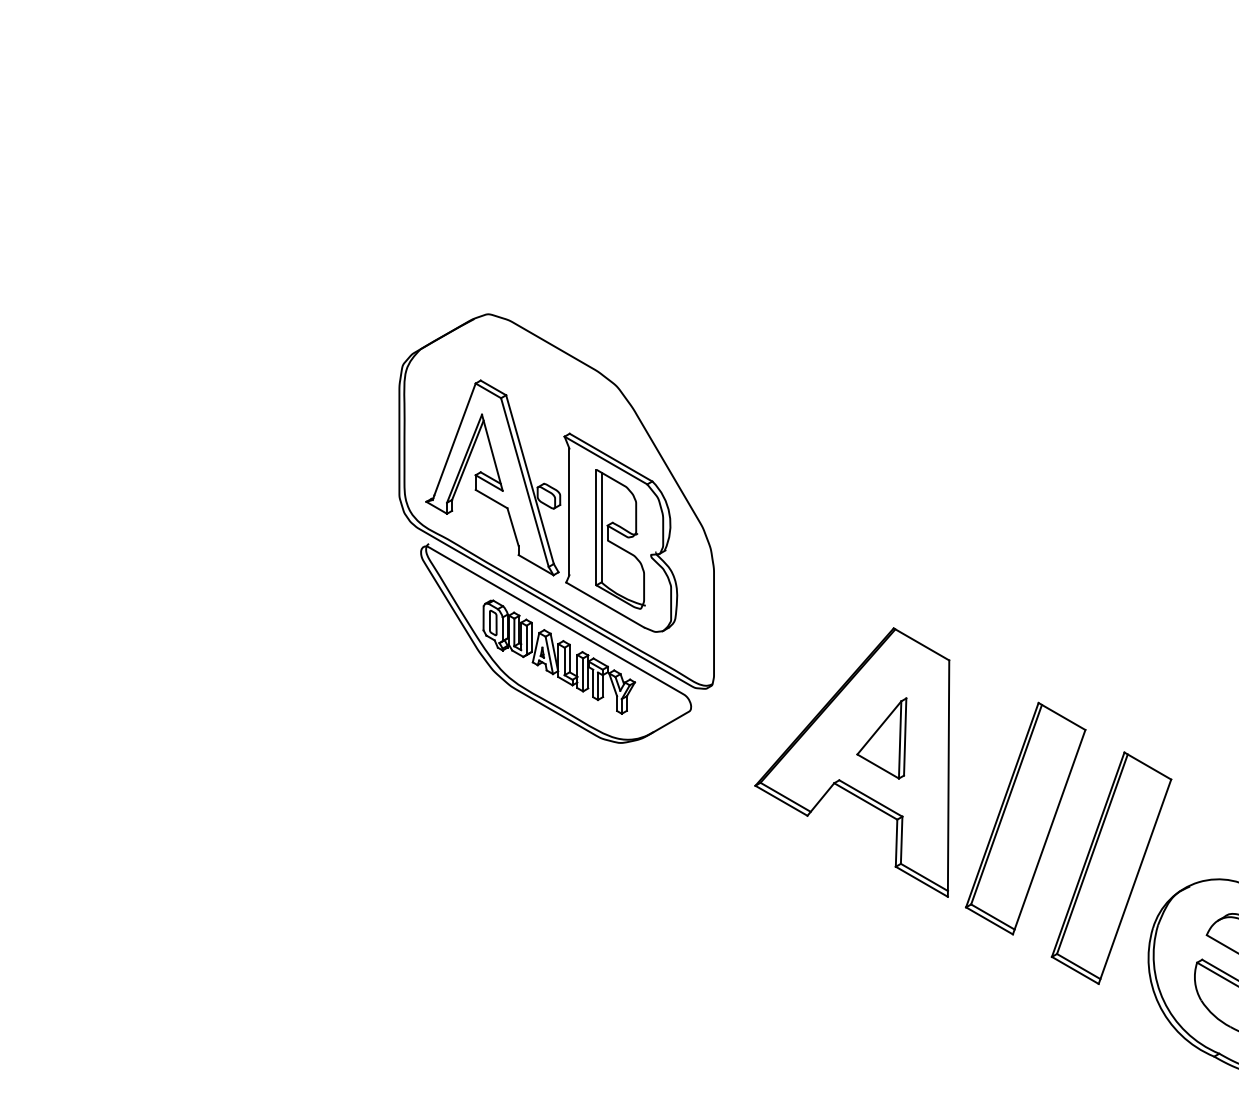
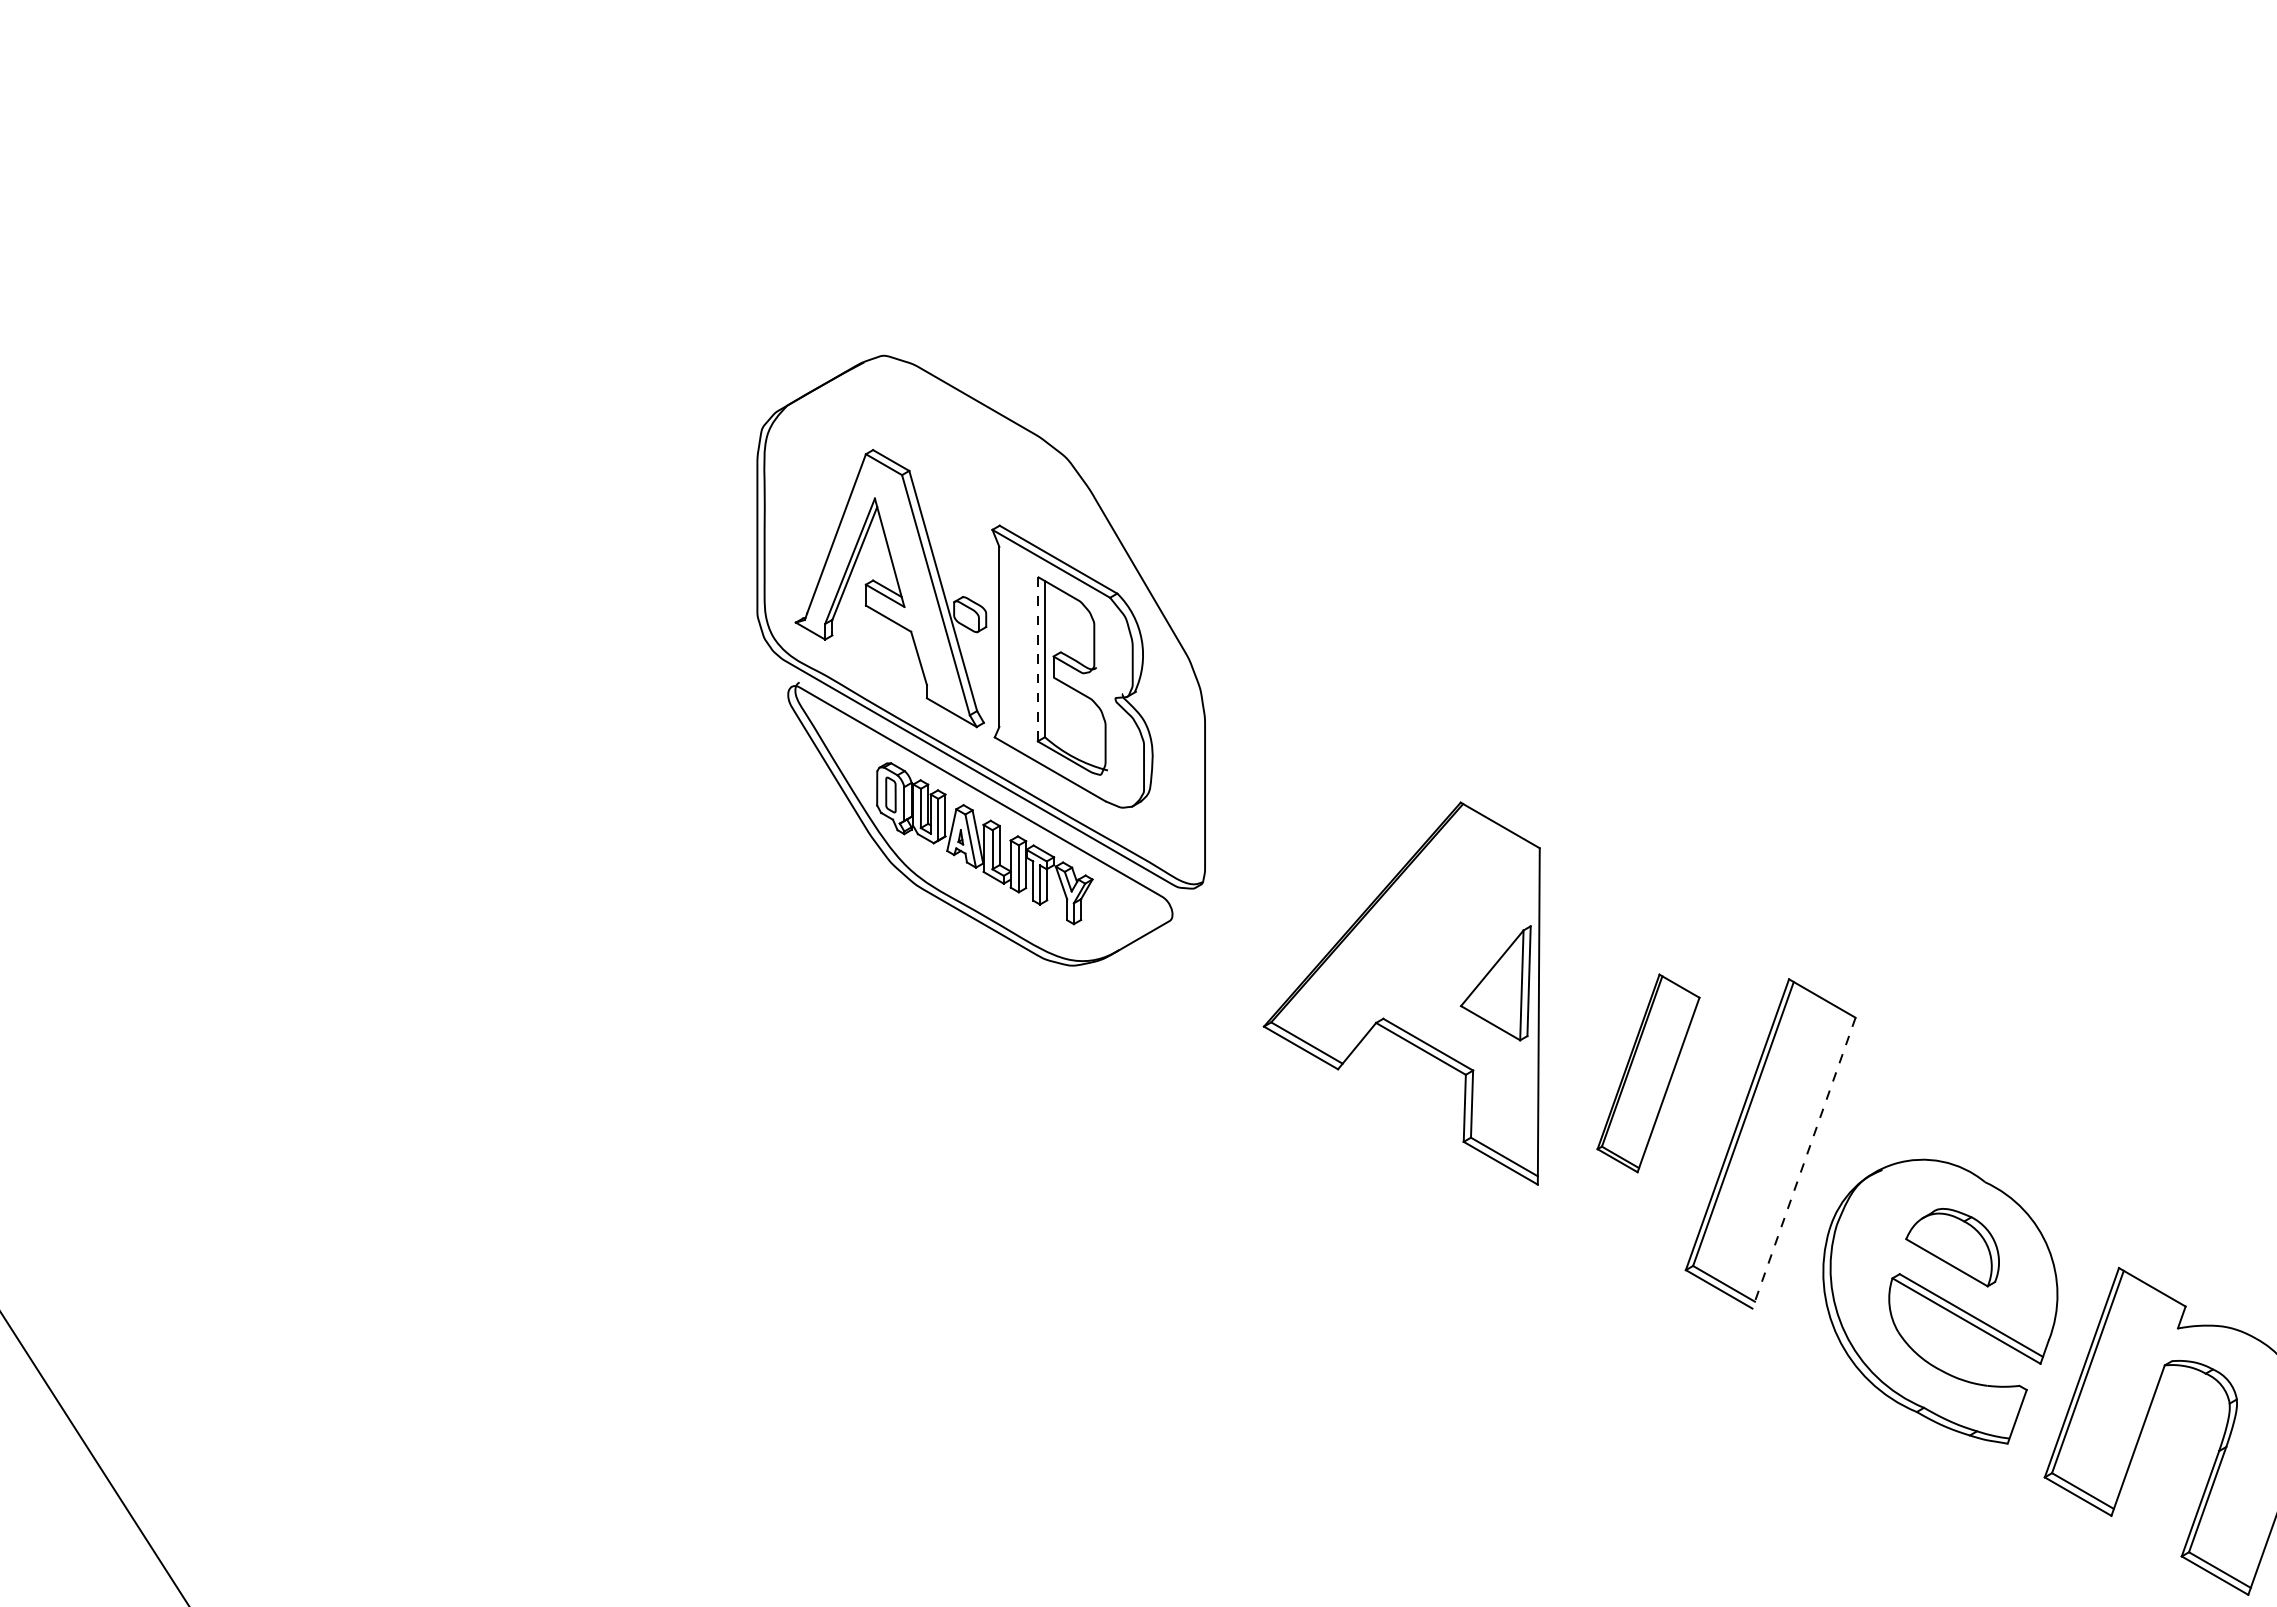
line: (596, 527) -> (1037, 659), solid -> dashed
part: (881, 738) -> (1495, 983), moved
part: (1025, 818) -> (1648, 1073), size x0.6
line: (1134, 881) -> (1803, 1163), solid -> dashed

